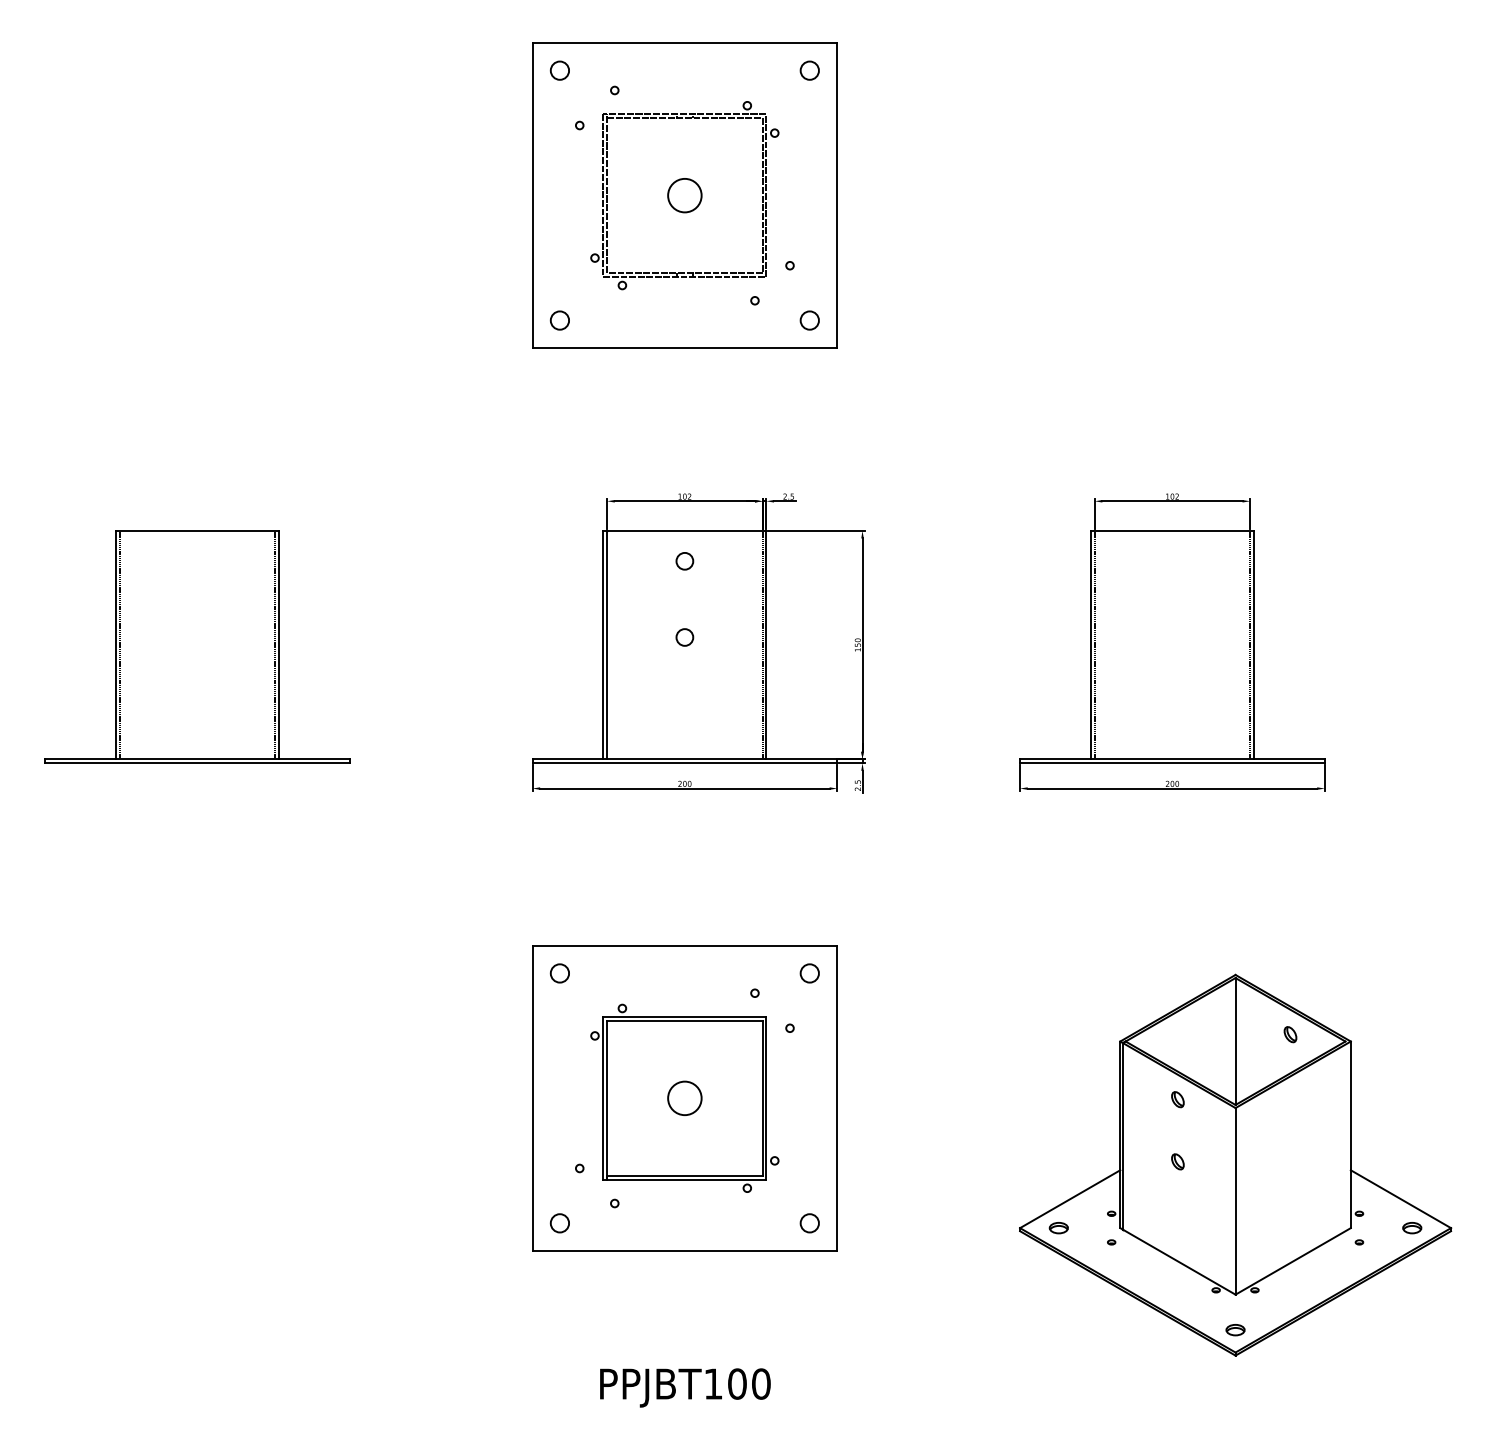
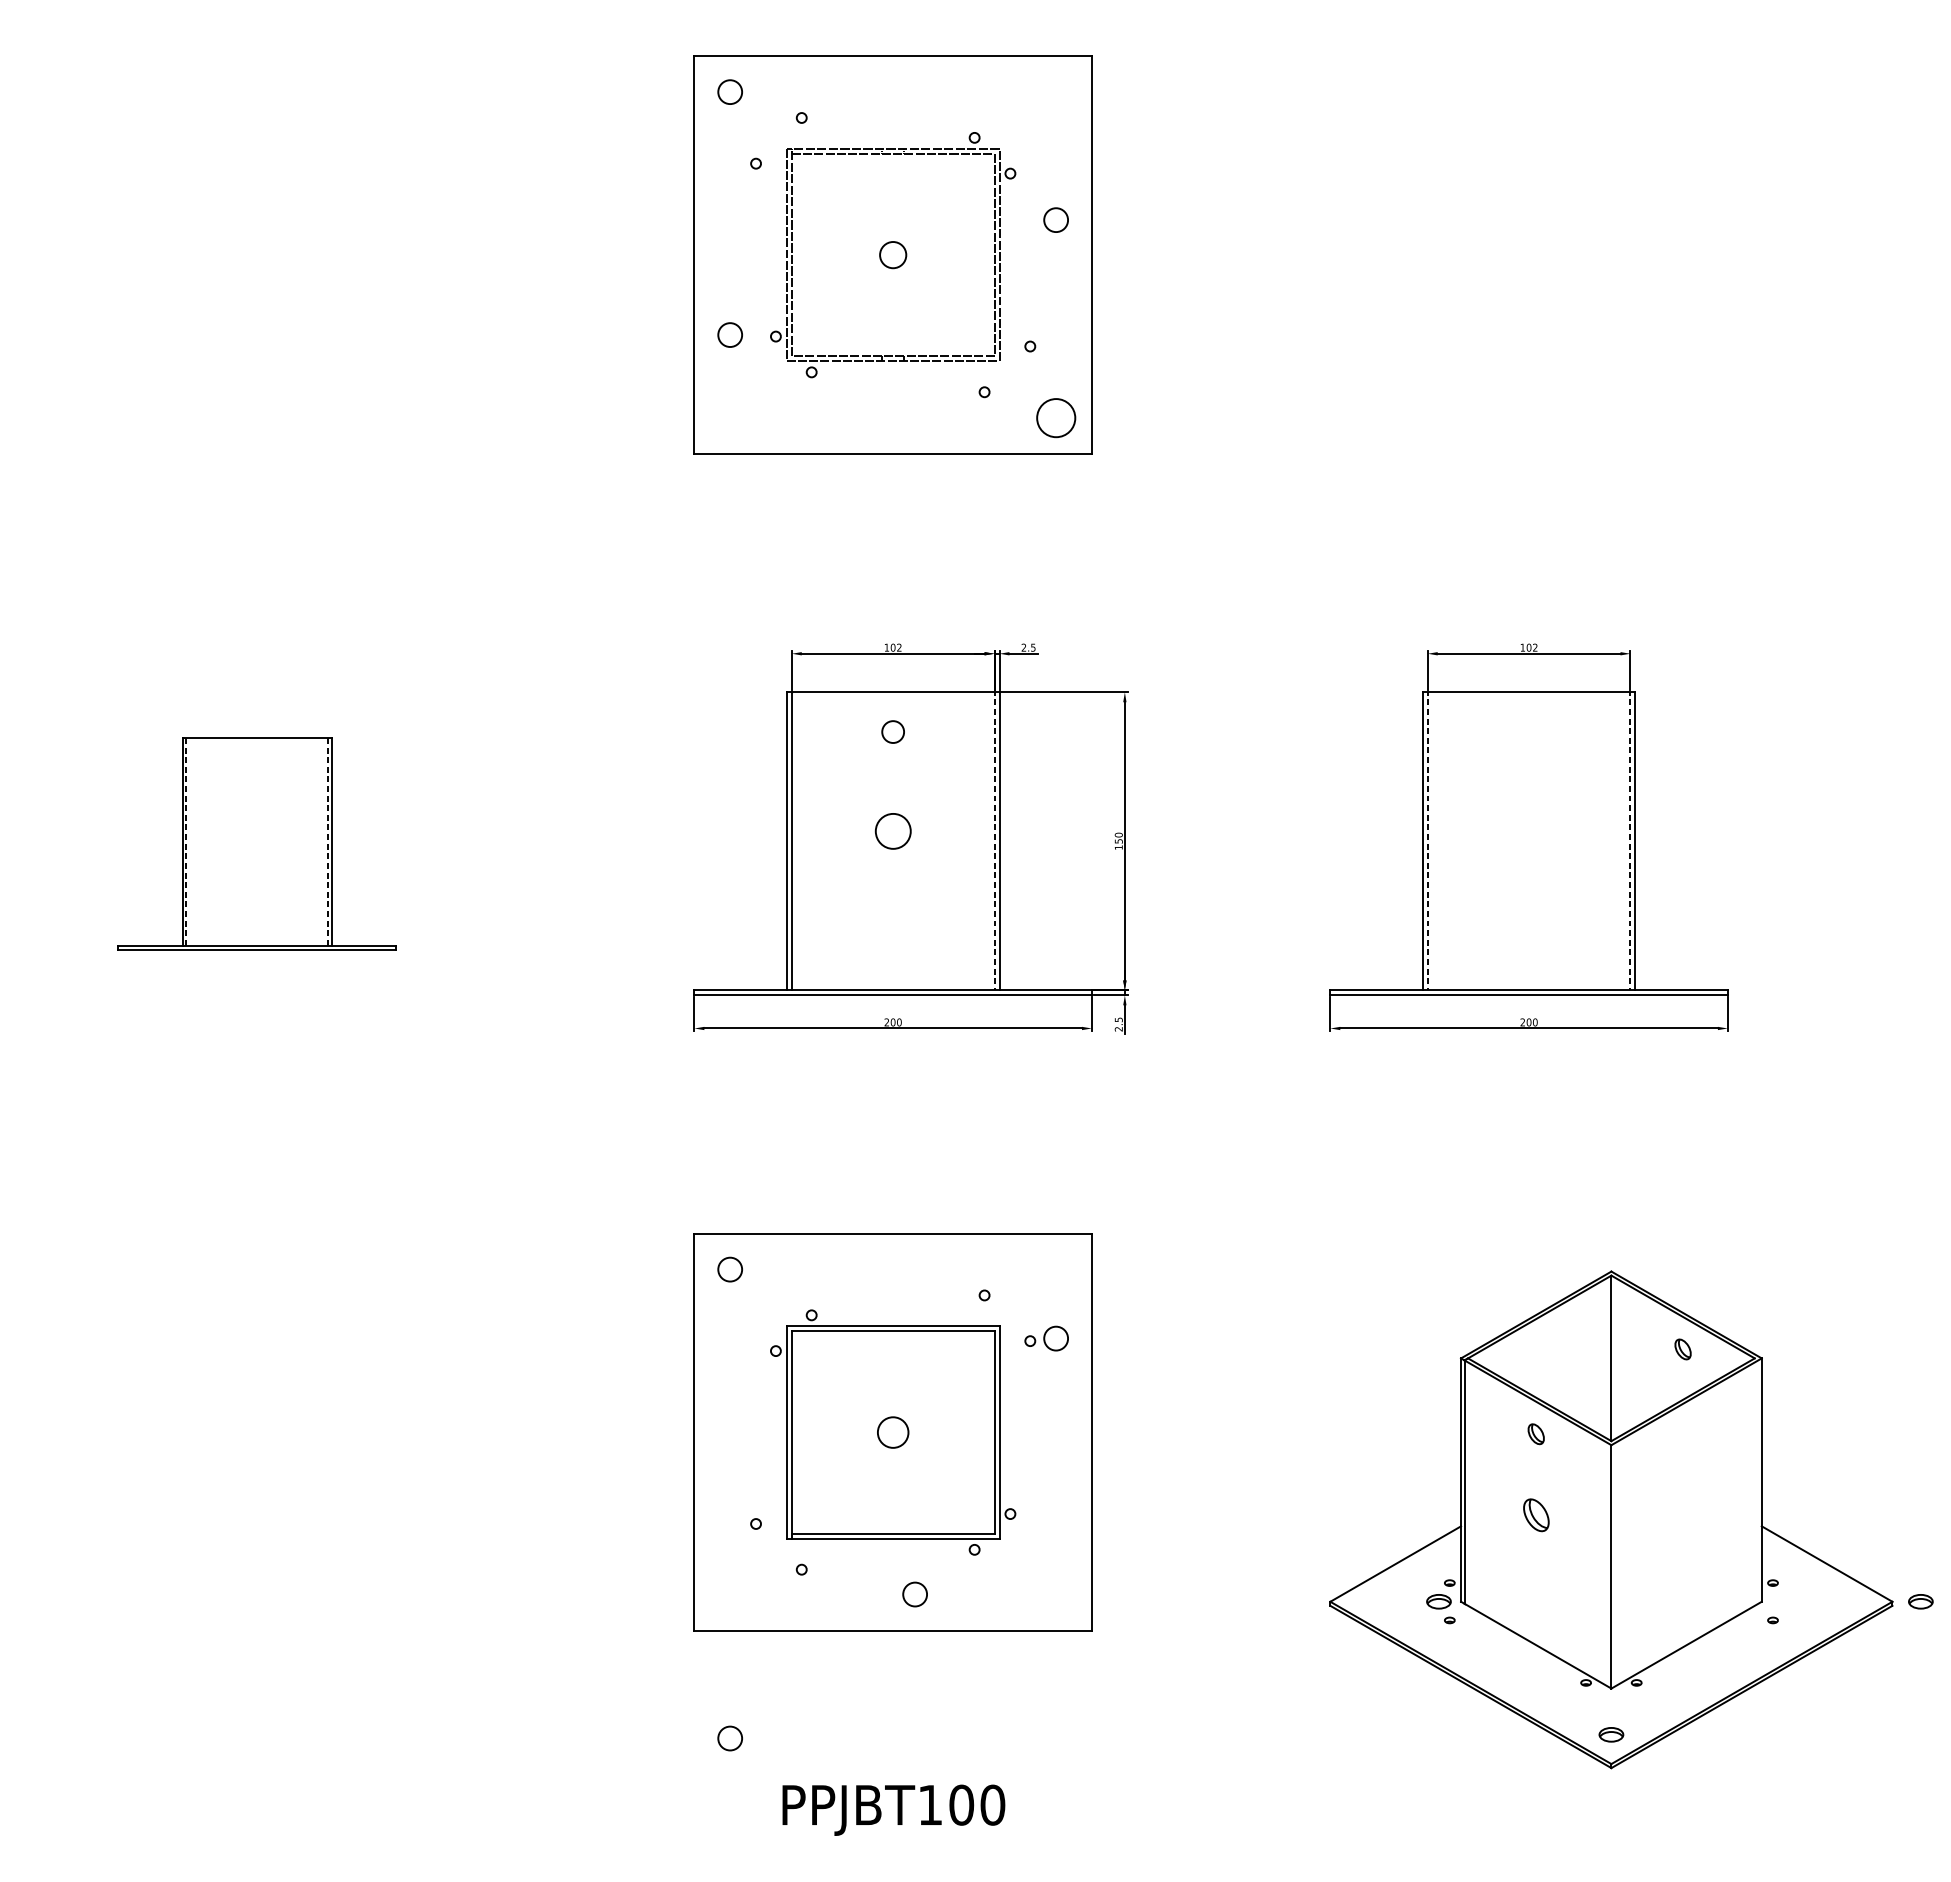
circle: (809, 70) -> (1055, 219), moved
circle: (685, 195) -> (893, 254), size x0.6
circle: (559, 320) -> (729, 334), moved
circle: (809, 320) -> (1055, 417), size x1.6
circle: (684, 637) -> (892, 831), size x1.6
part: (197, 646) -> (257, 843), size x0.7
circle: (809, 973) -> (1055, 1338), moved
circle: (685, 1098) -> (893, 1432), size x0.7
part: (1177, 1161) -> (1535, 1515), size x1.6
circle: (559, 1223) -> (729, 1738), moved
circle: (809, 1223) -> (914, 1594), moved
part: (1058, 1227) -> (1438, 1601), moved
part: (1411, 1227) -> (1920, 1601), moved

